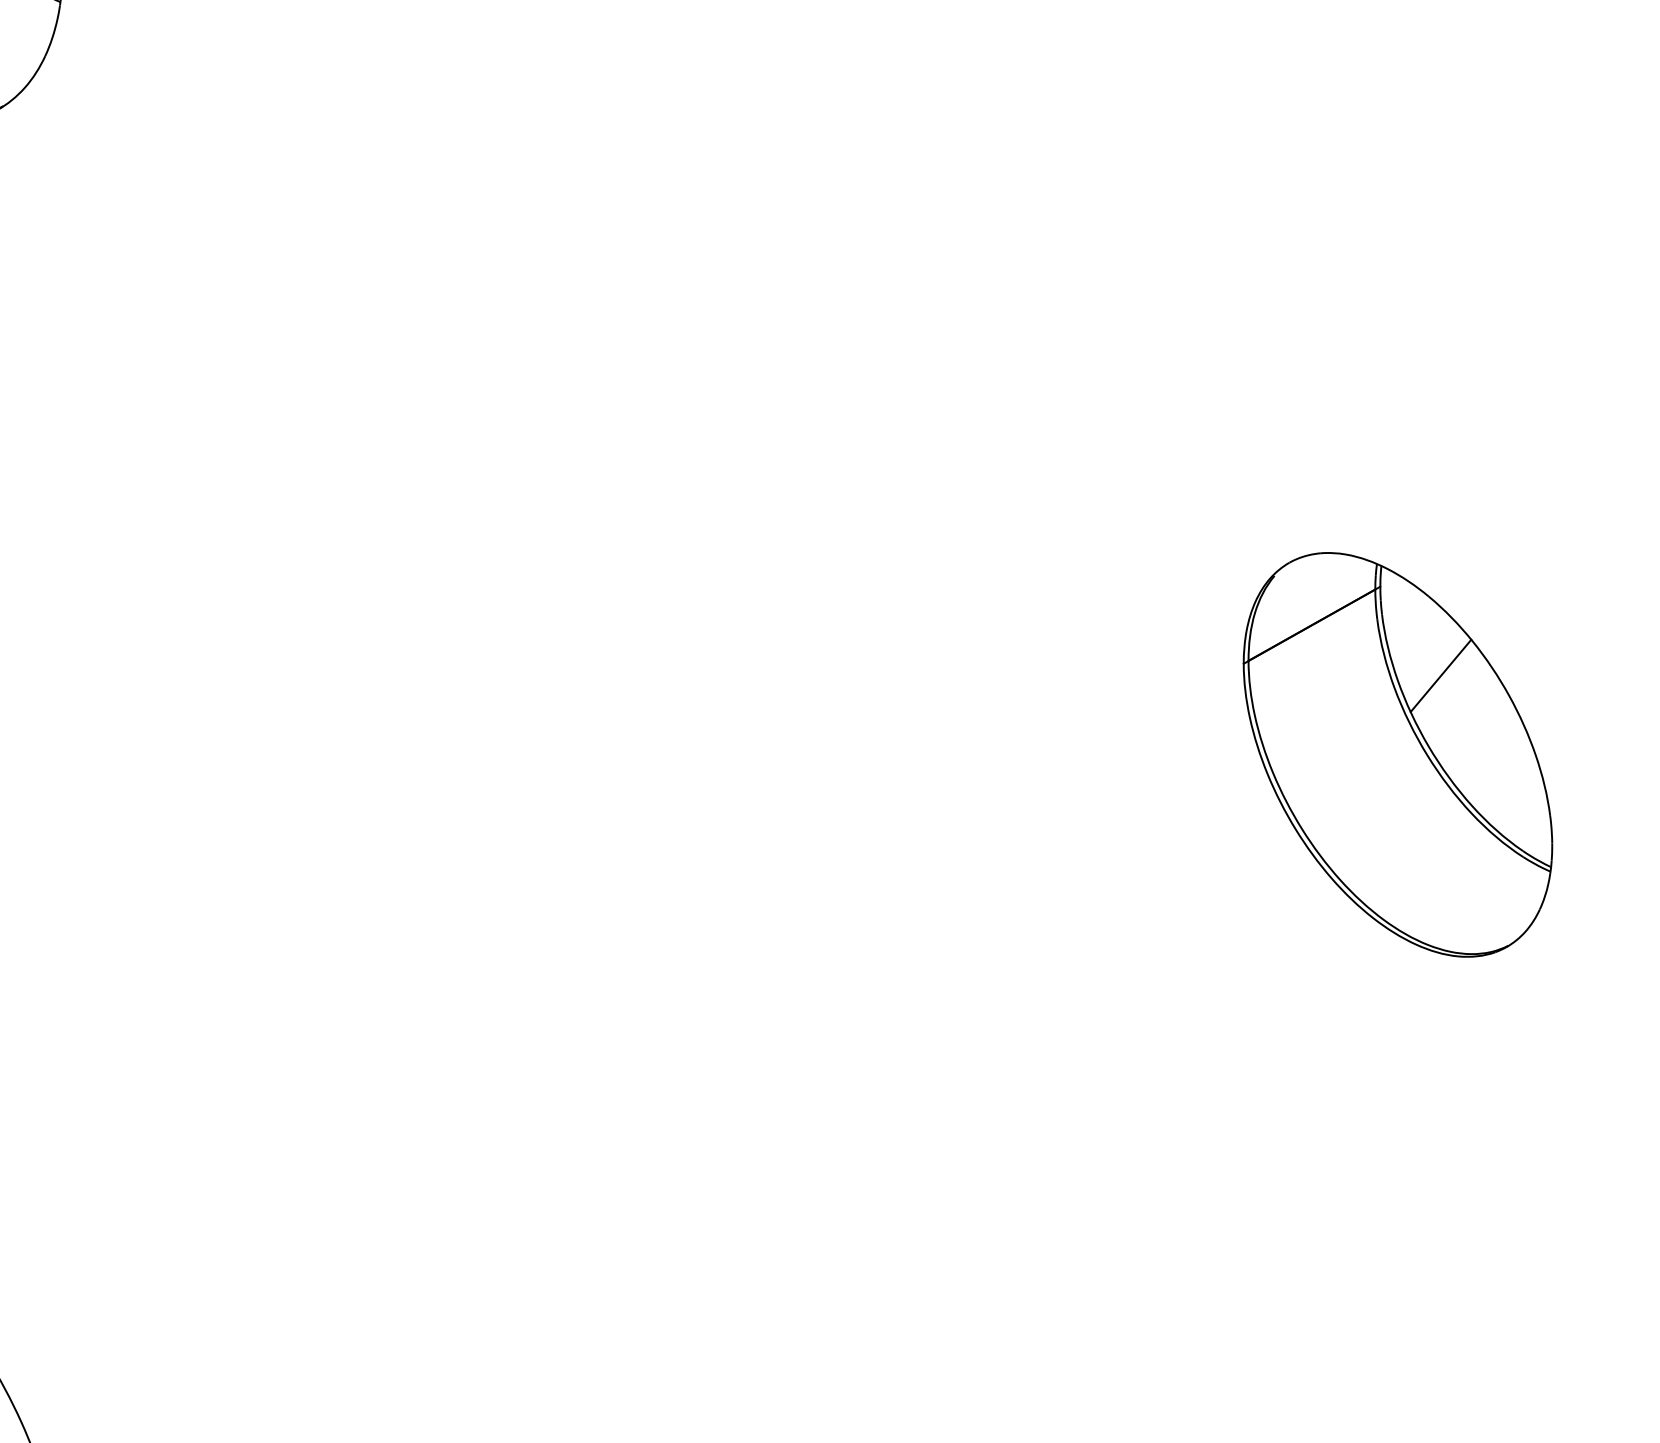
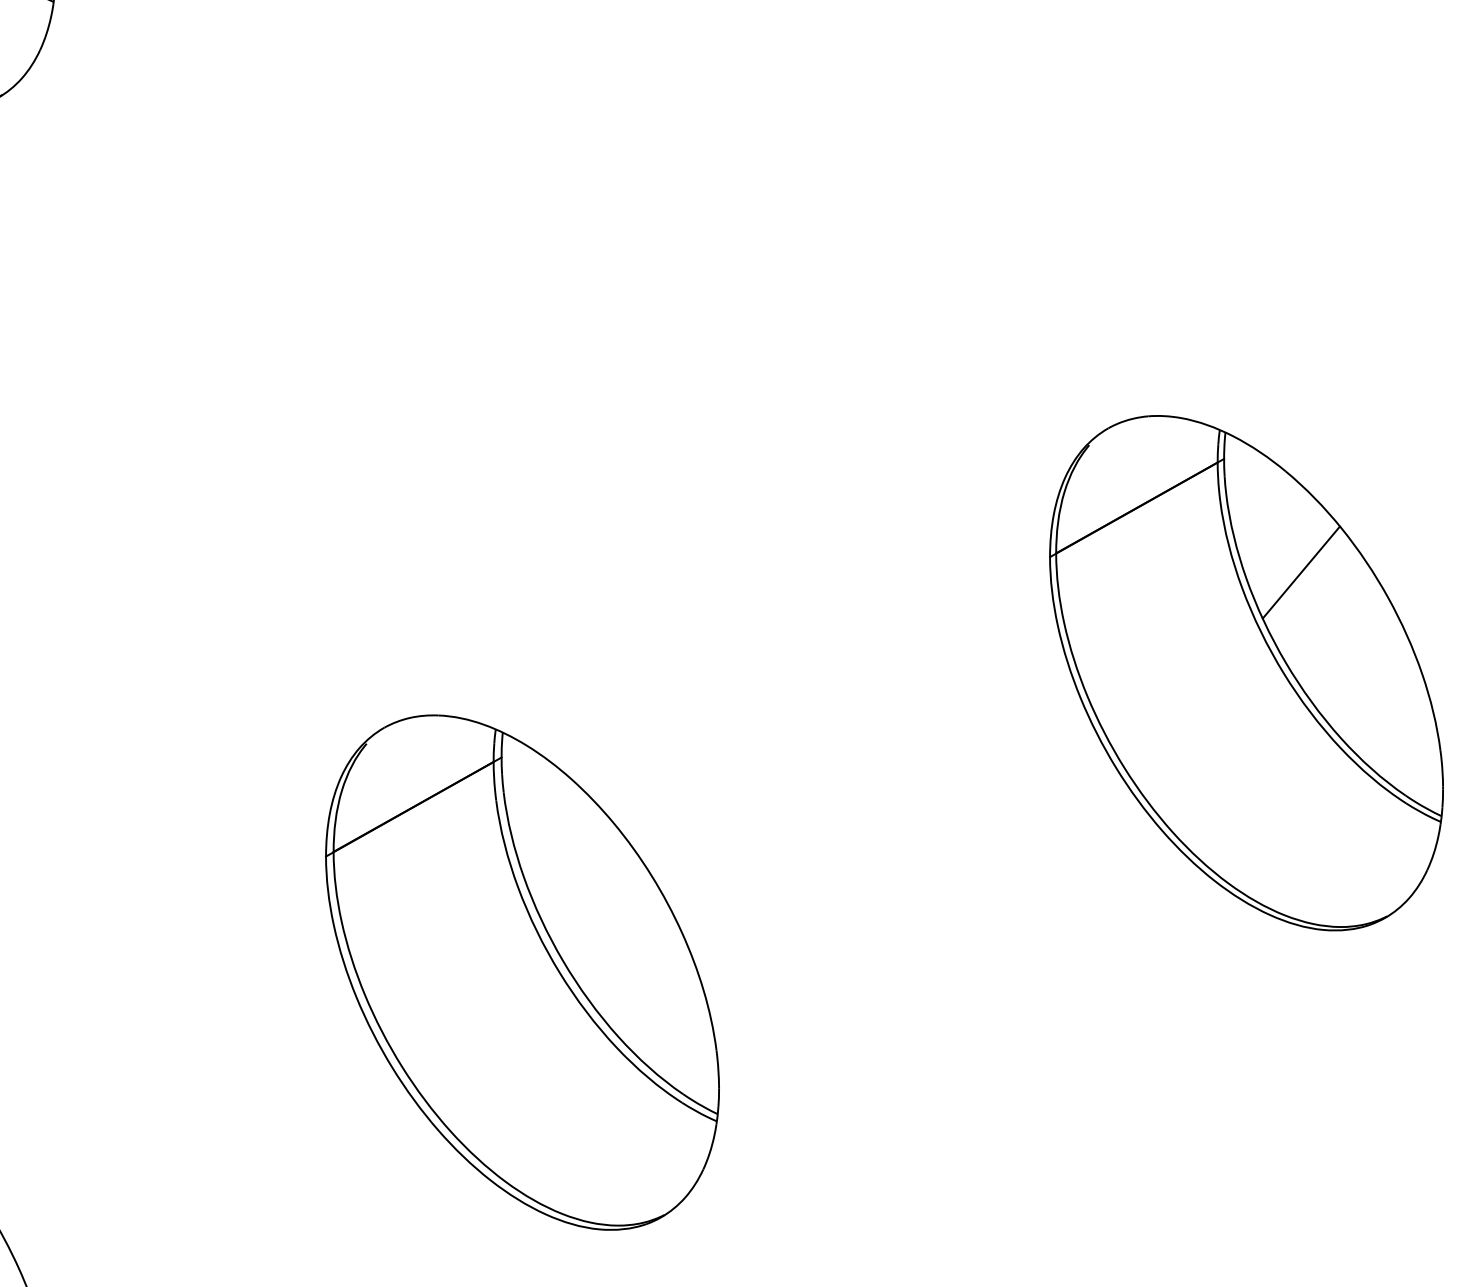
part: (1397, 755) -> (1246, 673), size x1.43
part: (586, 1090) -> (522, 972), added

